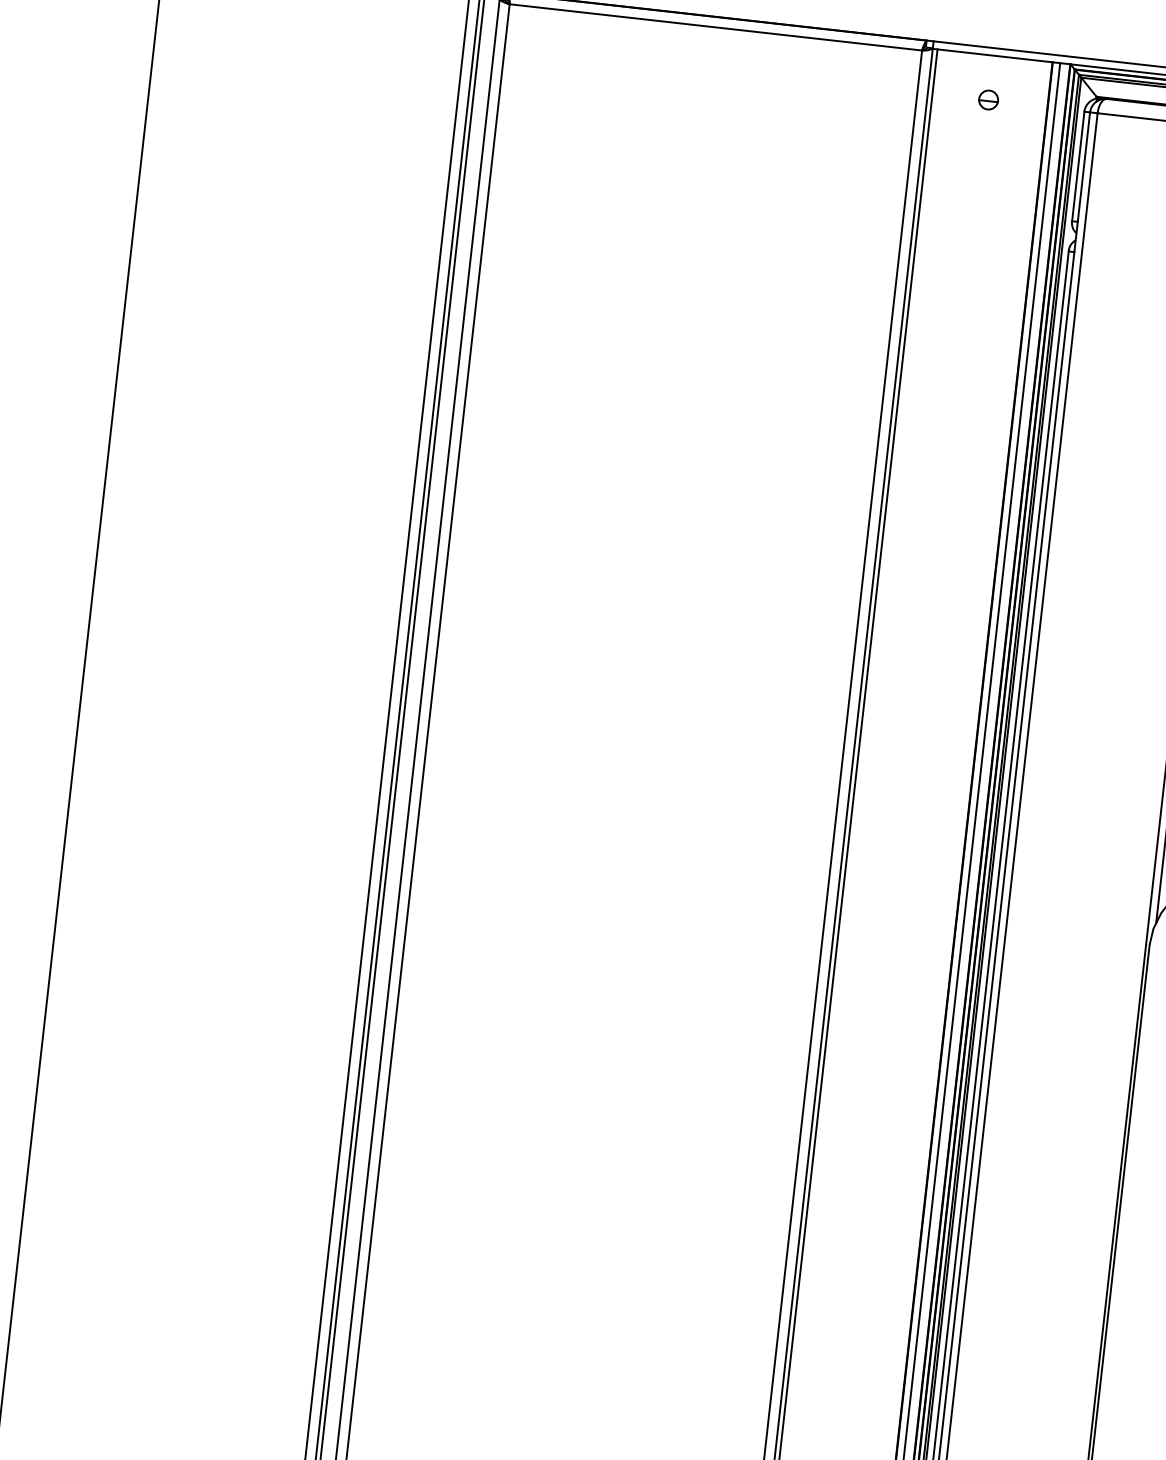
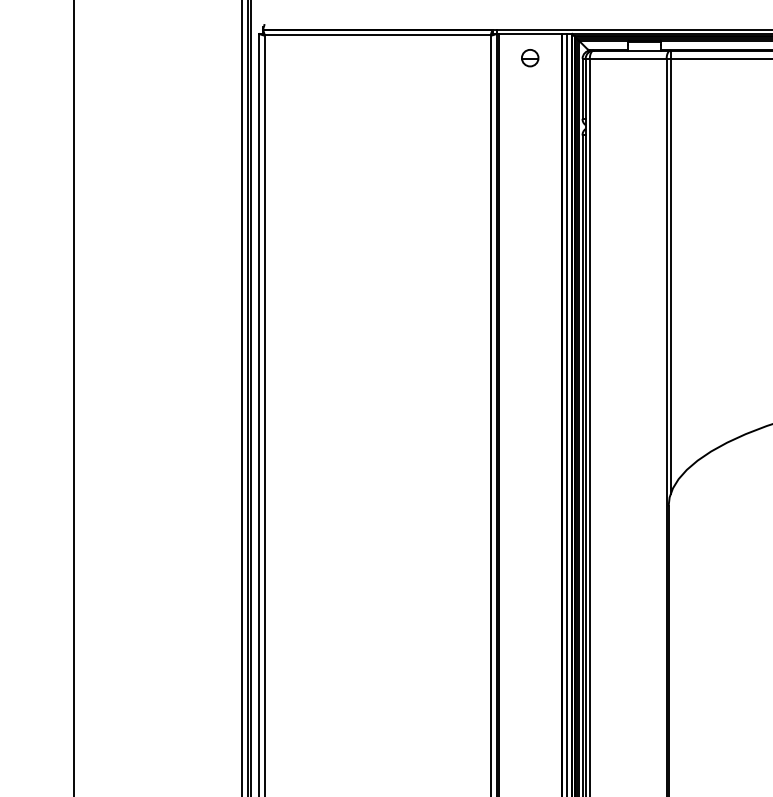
part: (987, 100) -> (529, 58), size x1.6

